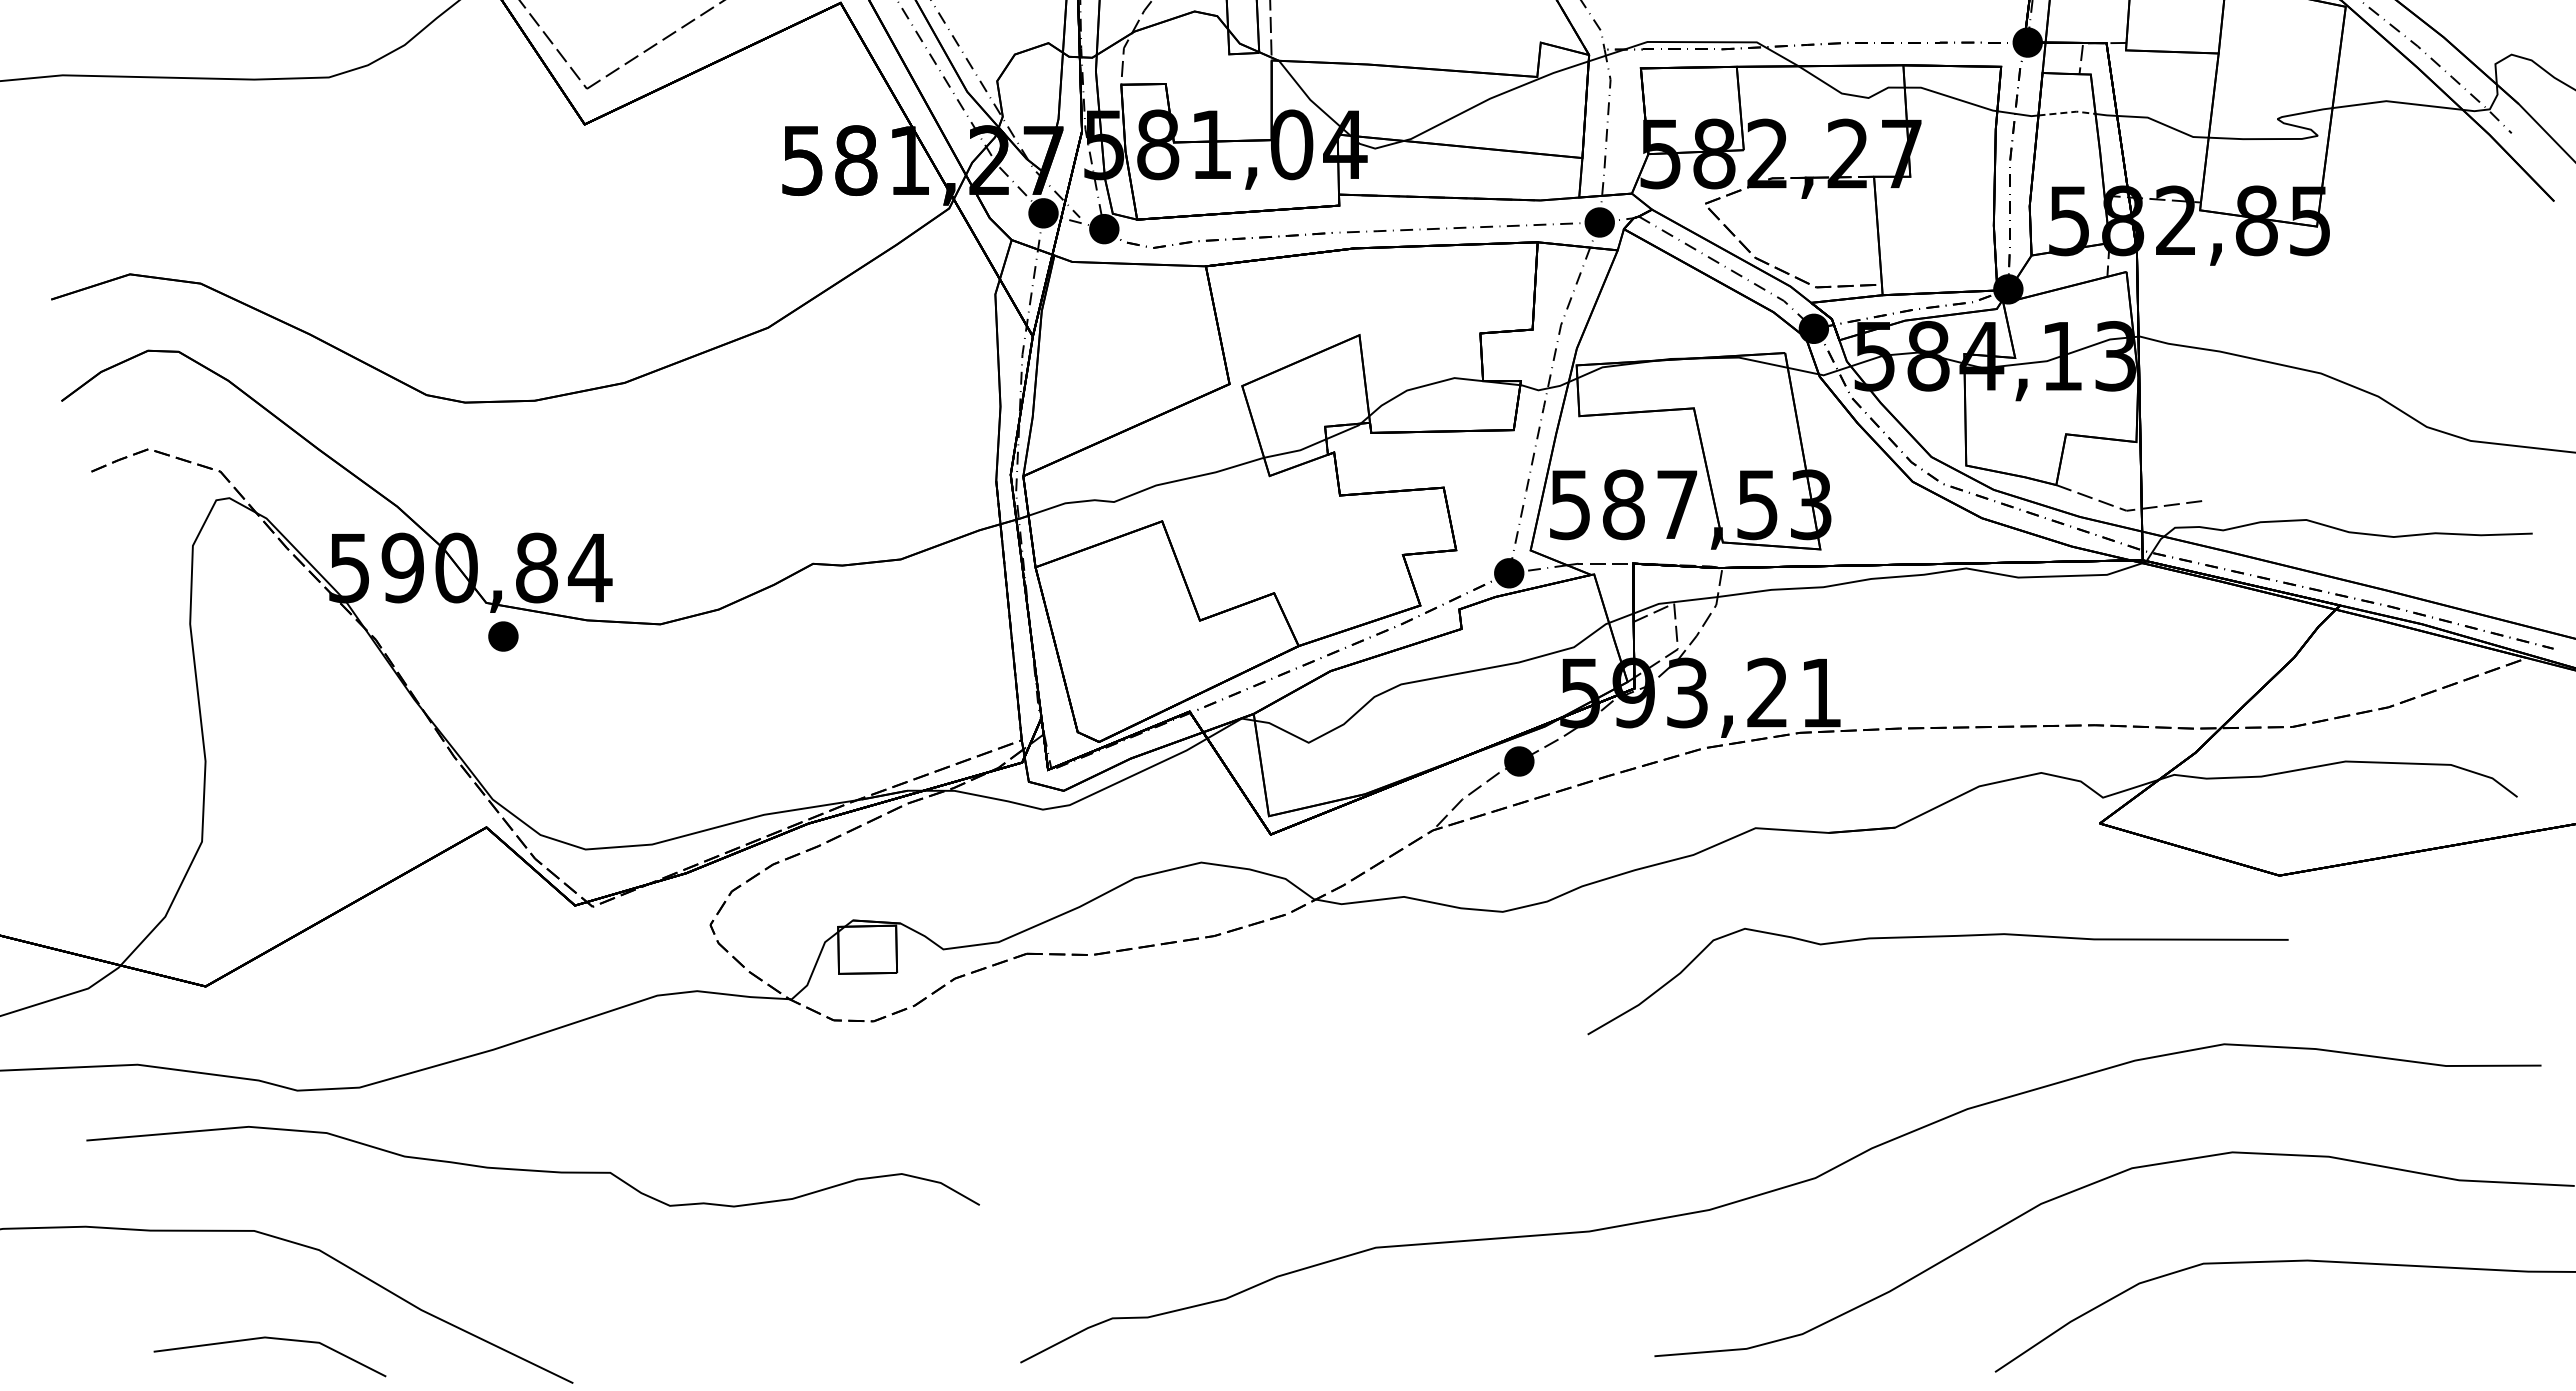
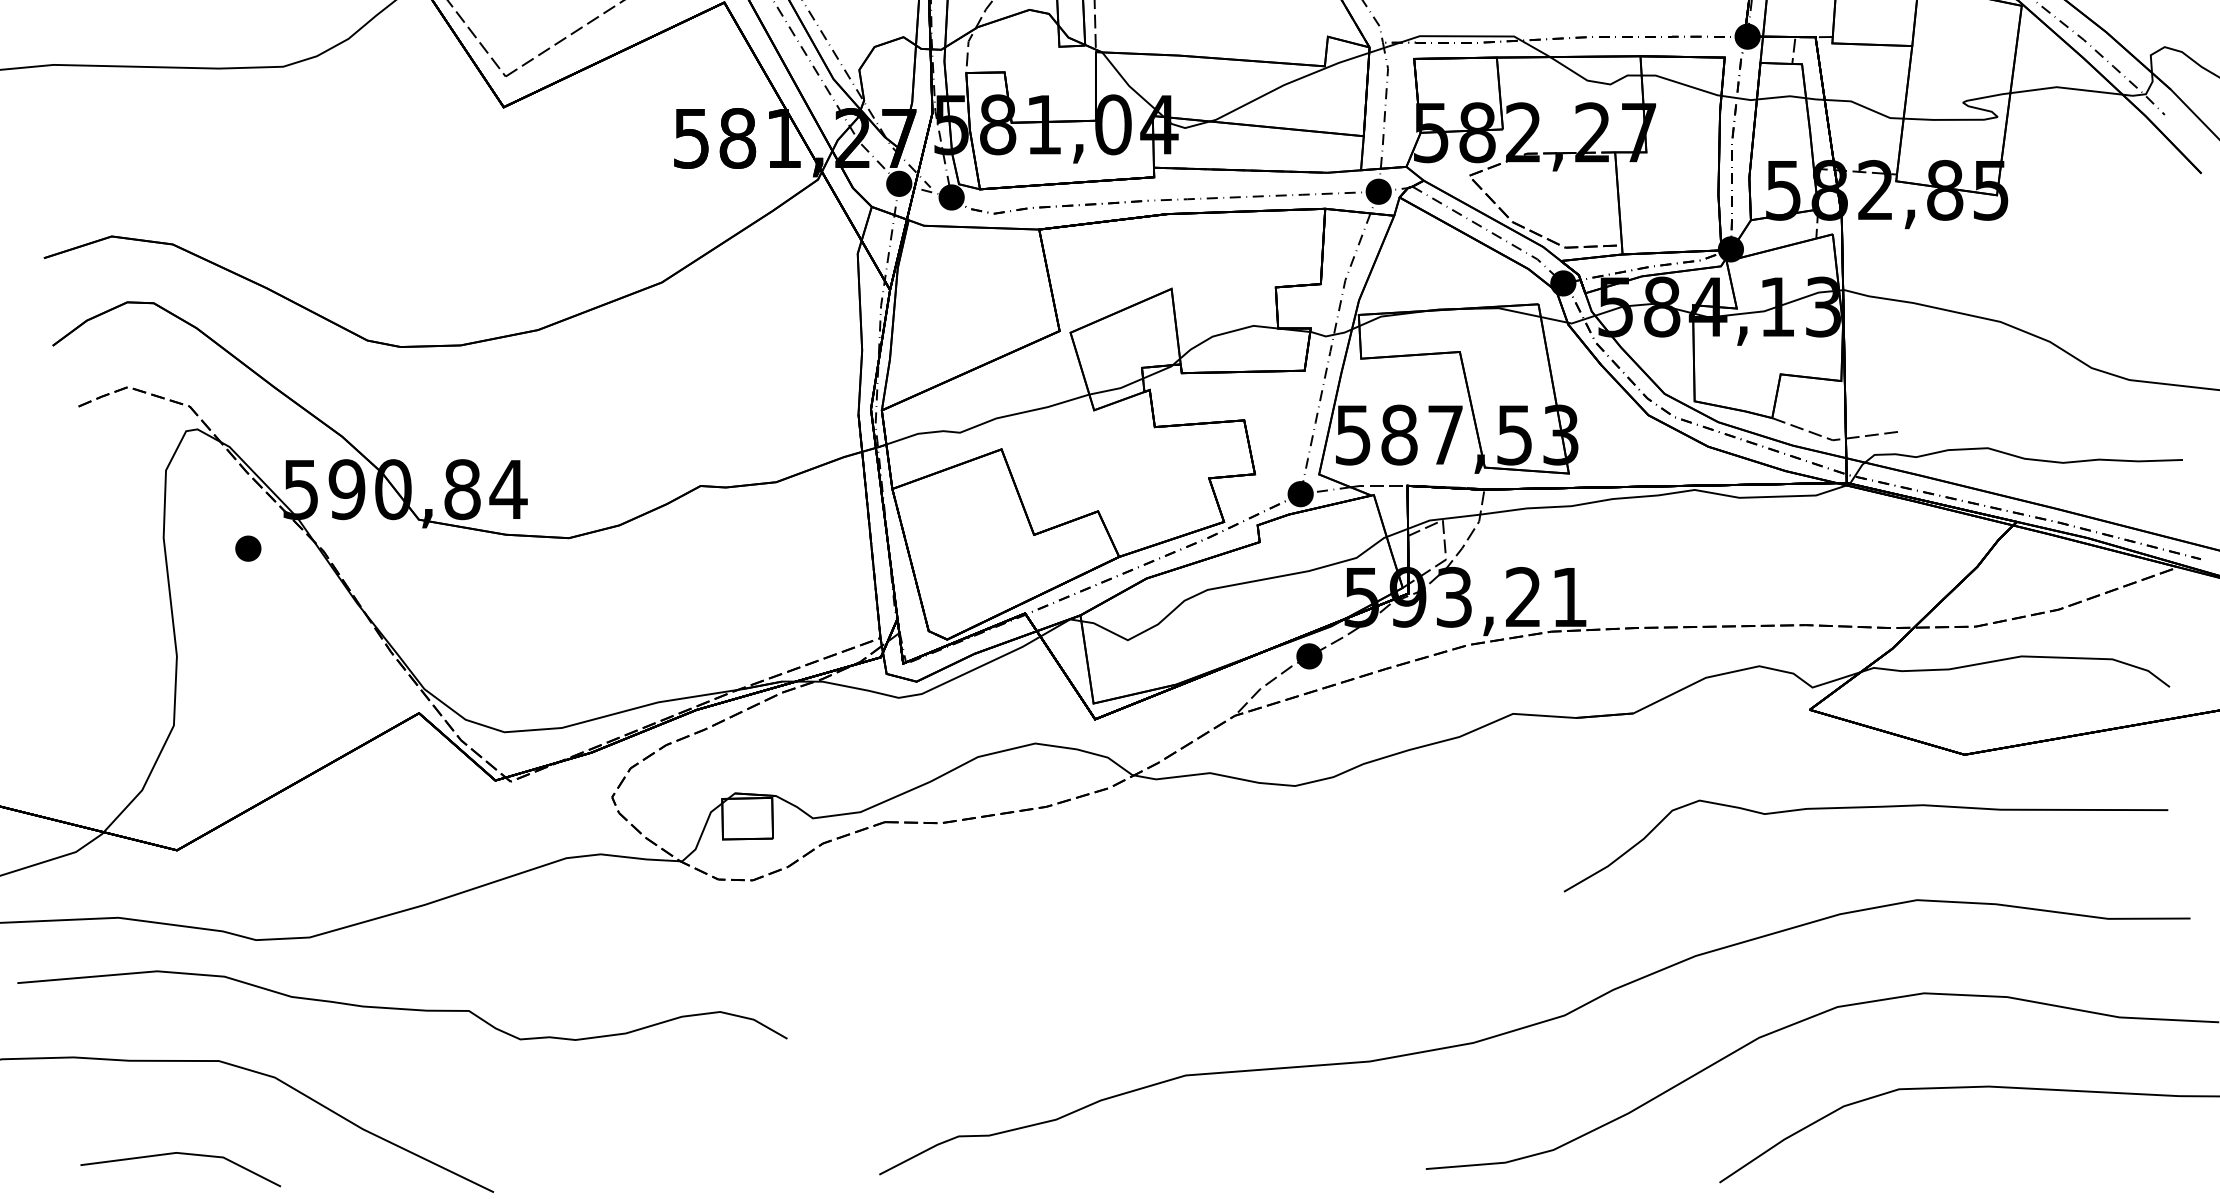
line: (2067, 112) -> (1781, 96), dashed -> solid
part: (503, 636) -> (248, 548), moved
curve: (1937, 937) -> (1865, 808), moved
curve: (532, 1169) -> (401, 1008), moved
line: (272, 1339) -> (182, 1154), moved

